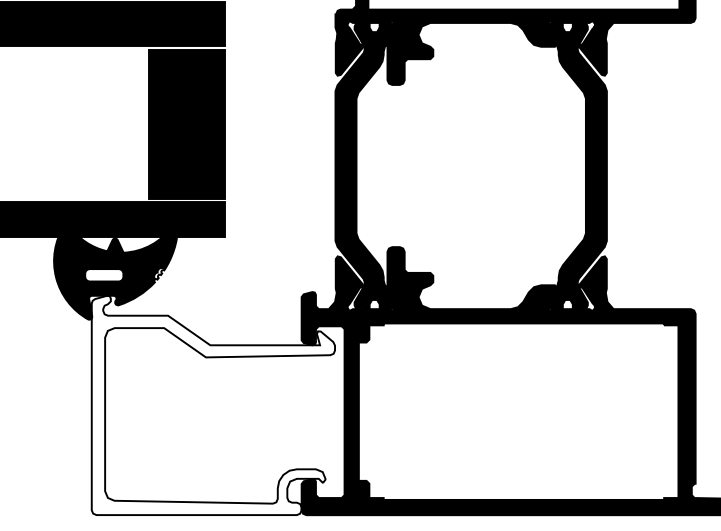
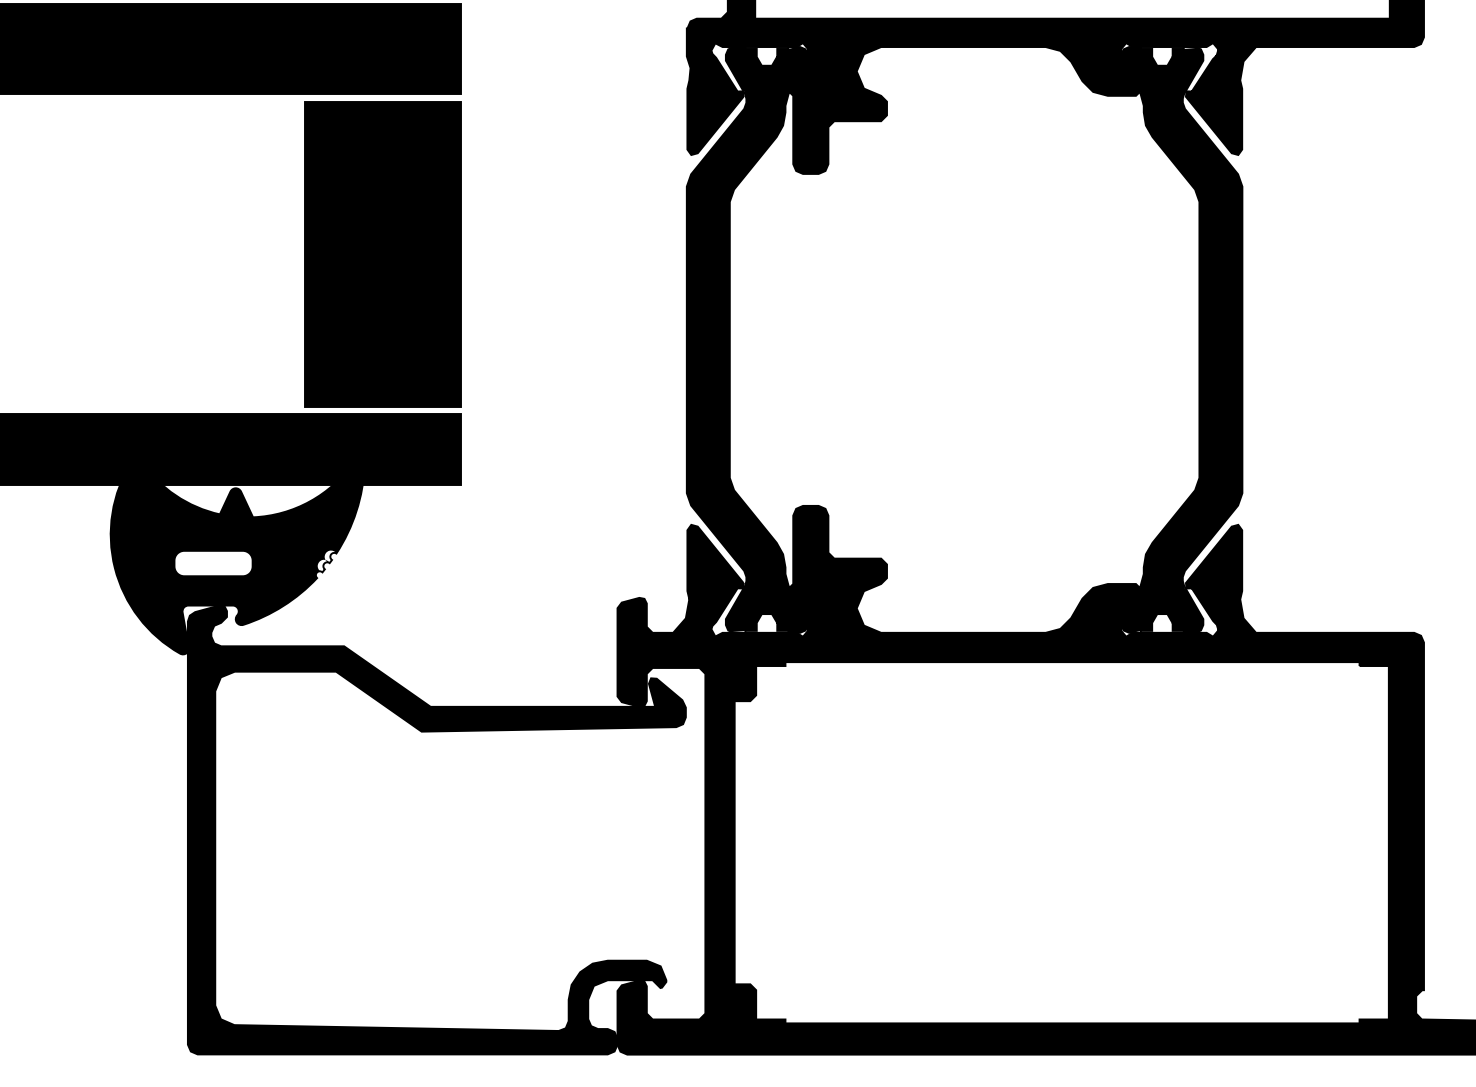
fill: (213, 405) -> (437, 830), added

